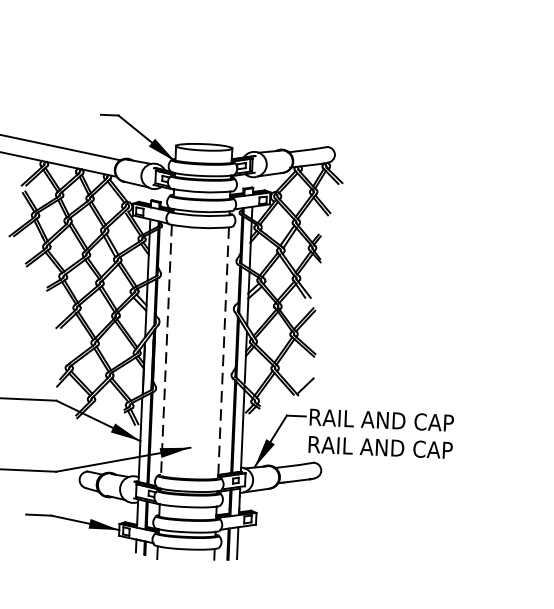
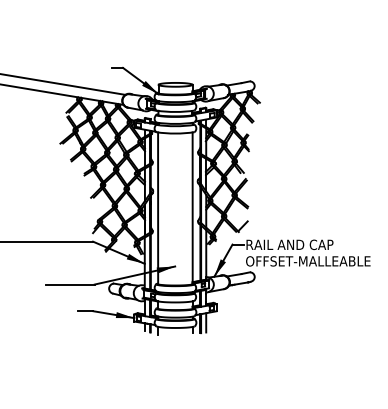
line: (166, 352) -> (158, 209), dashed -> solid
line: (223, 354) -> (192, 209), dashed -> solid
text: (411, 449) -> (308, 261), RAIL AND CAP -> OFFSET-MALLEABLE

